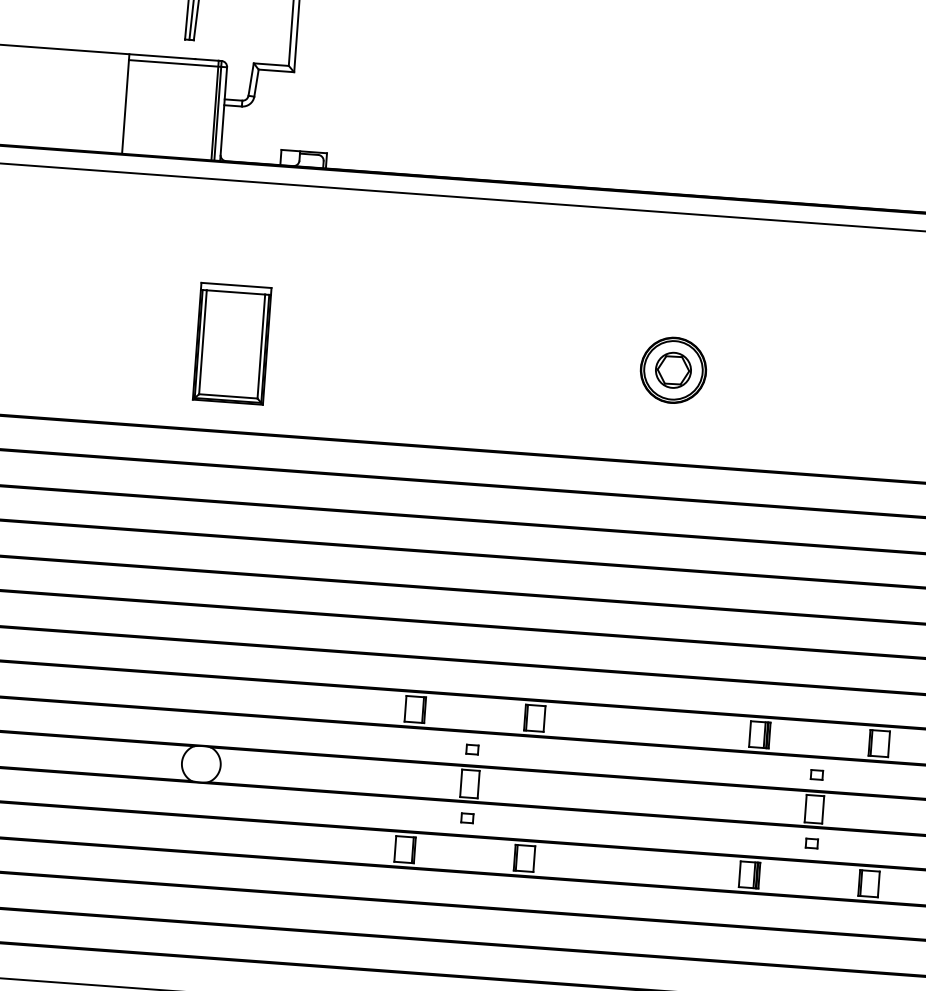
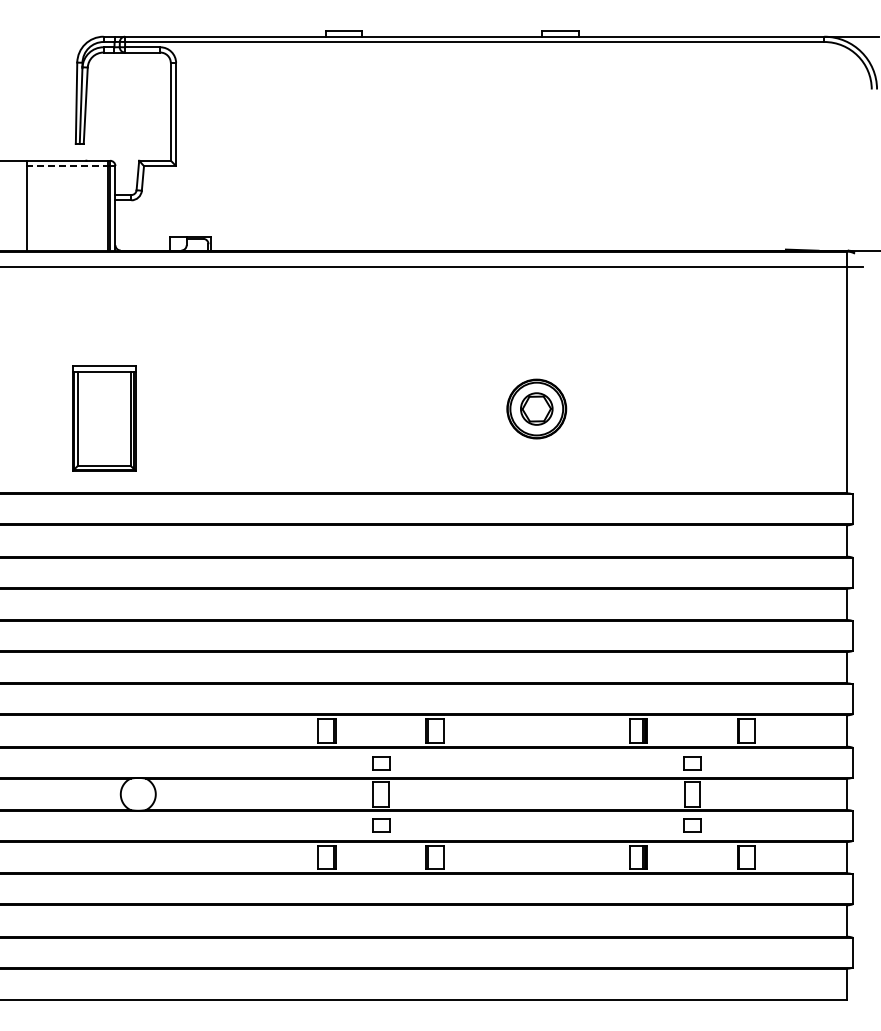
line: (175, 63) -> (68, 166), solid -> dashed
part: (232, 344) -> (104, 418), moved
part: (471, 748) -> (380, 762), size x1.6
part: (817, 774) -> (692, 762), size x1.6
part: (466, 817) -> (380, 824), size x1.6
part: (811, 842) -> (692, 824), size x1.6

